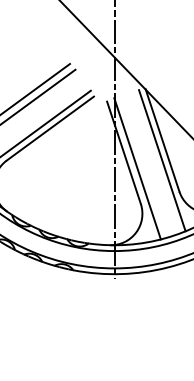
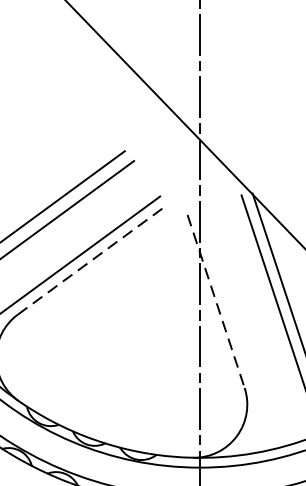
line: (50, 128) -> (91, 260), solid -> dashed
line: (123, 152) -> (215, 300), solid -> dashed
line: (137, 168) -> (238, 328), removed

